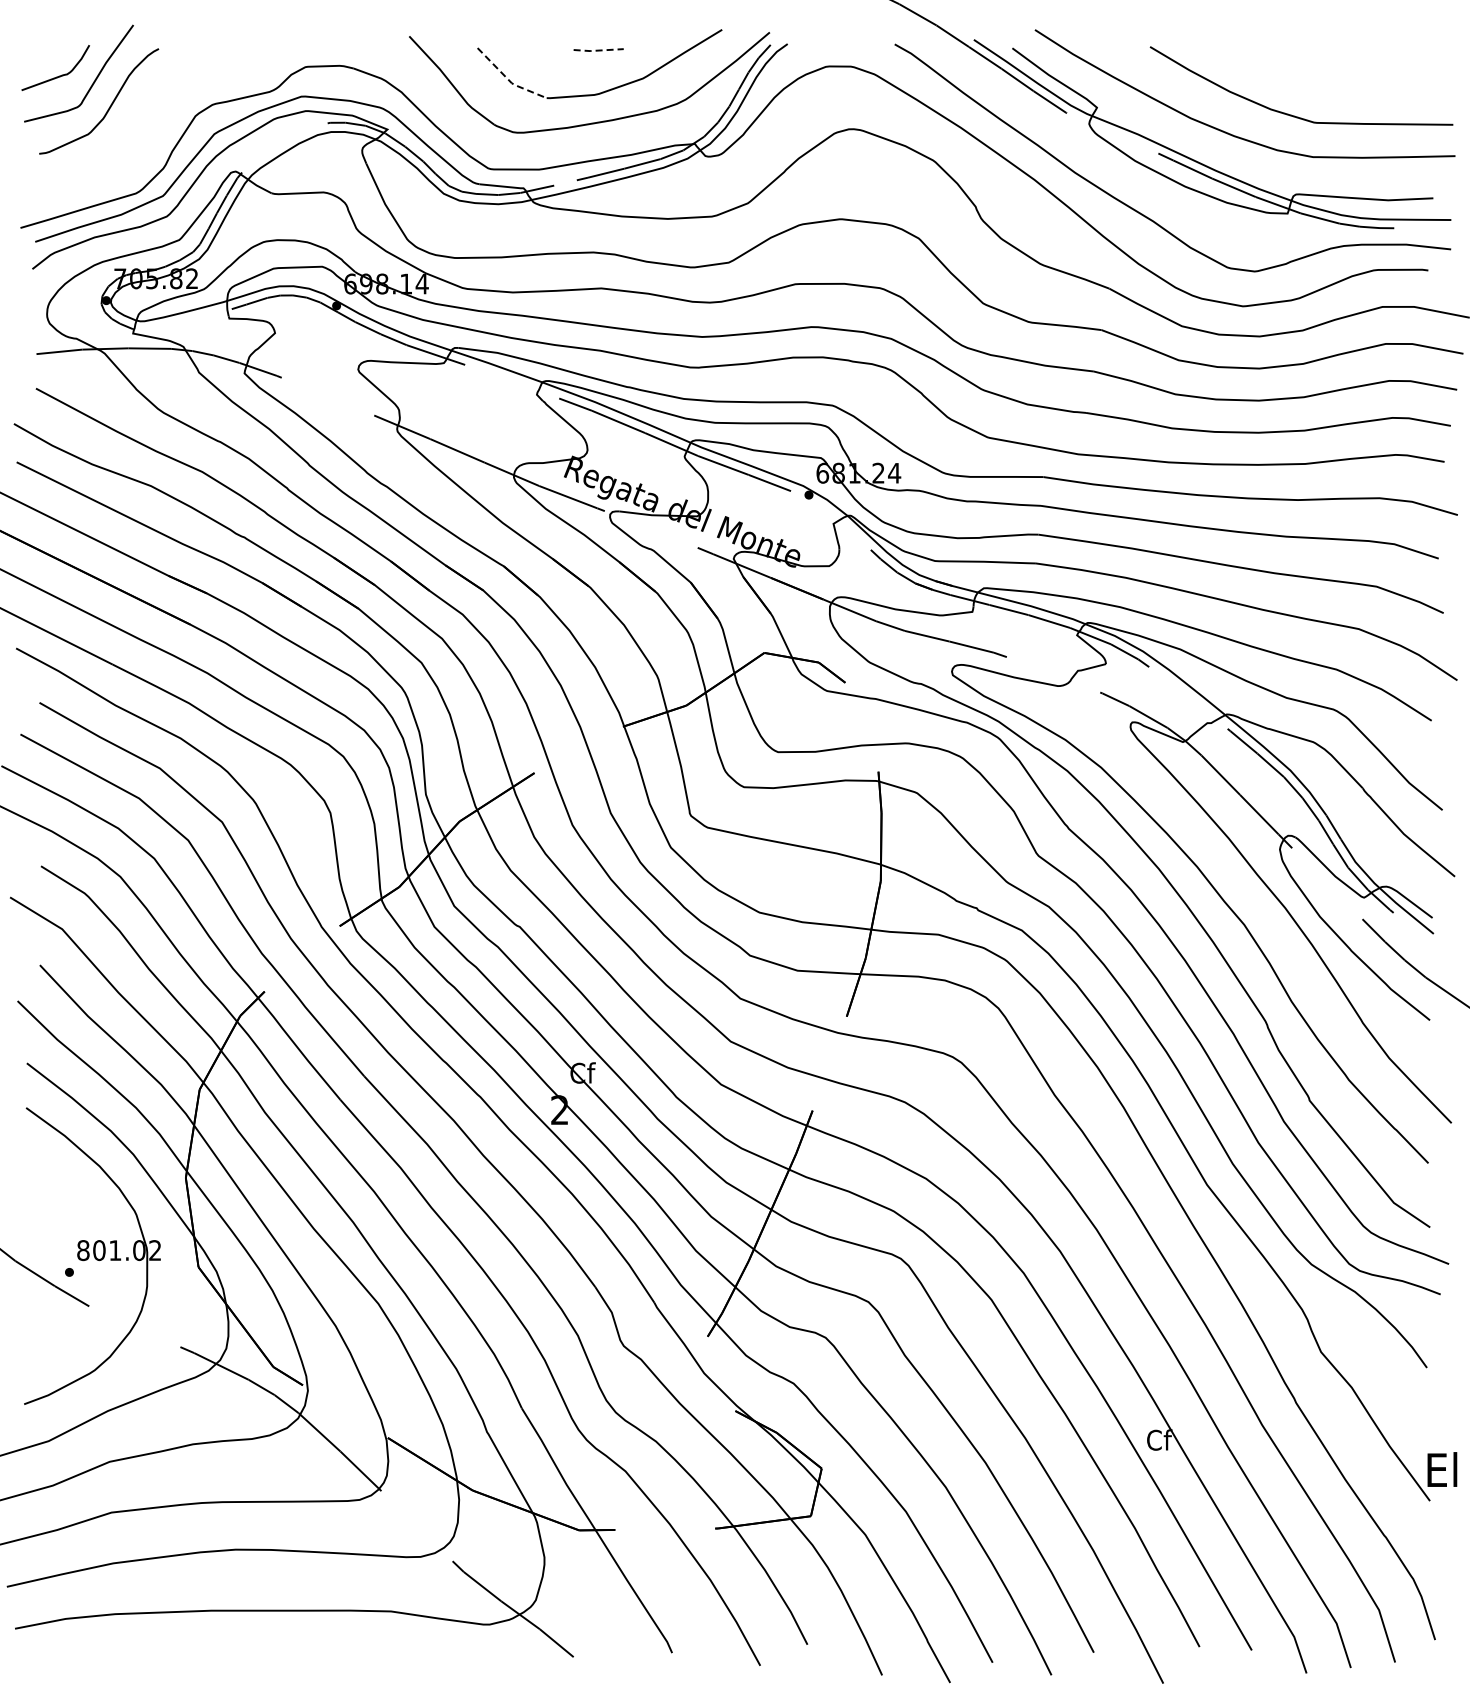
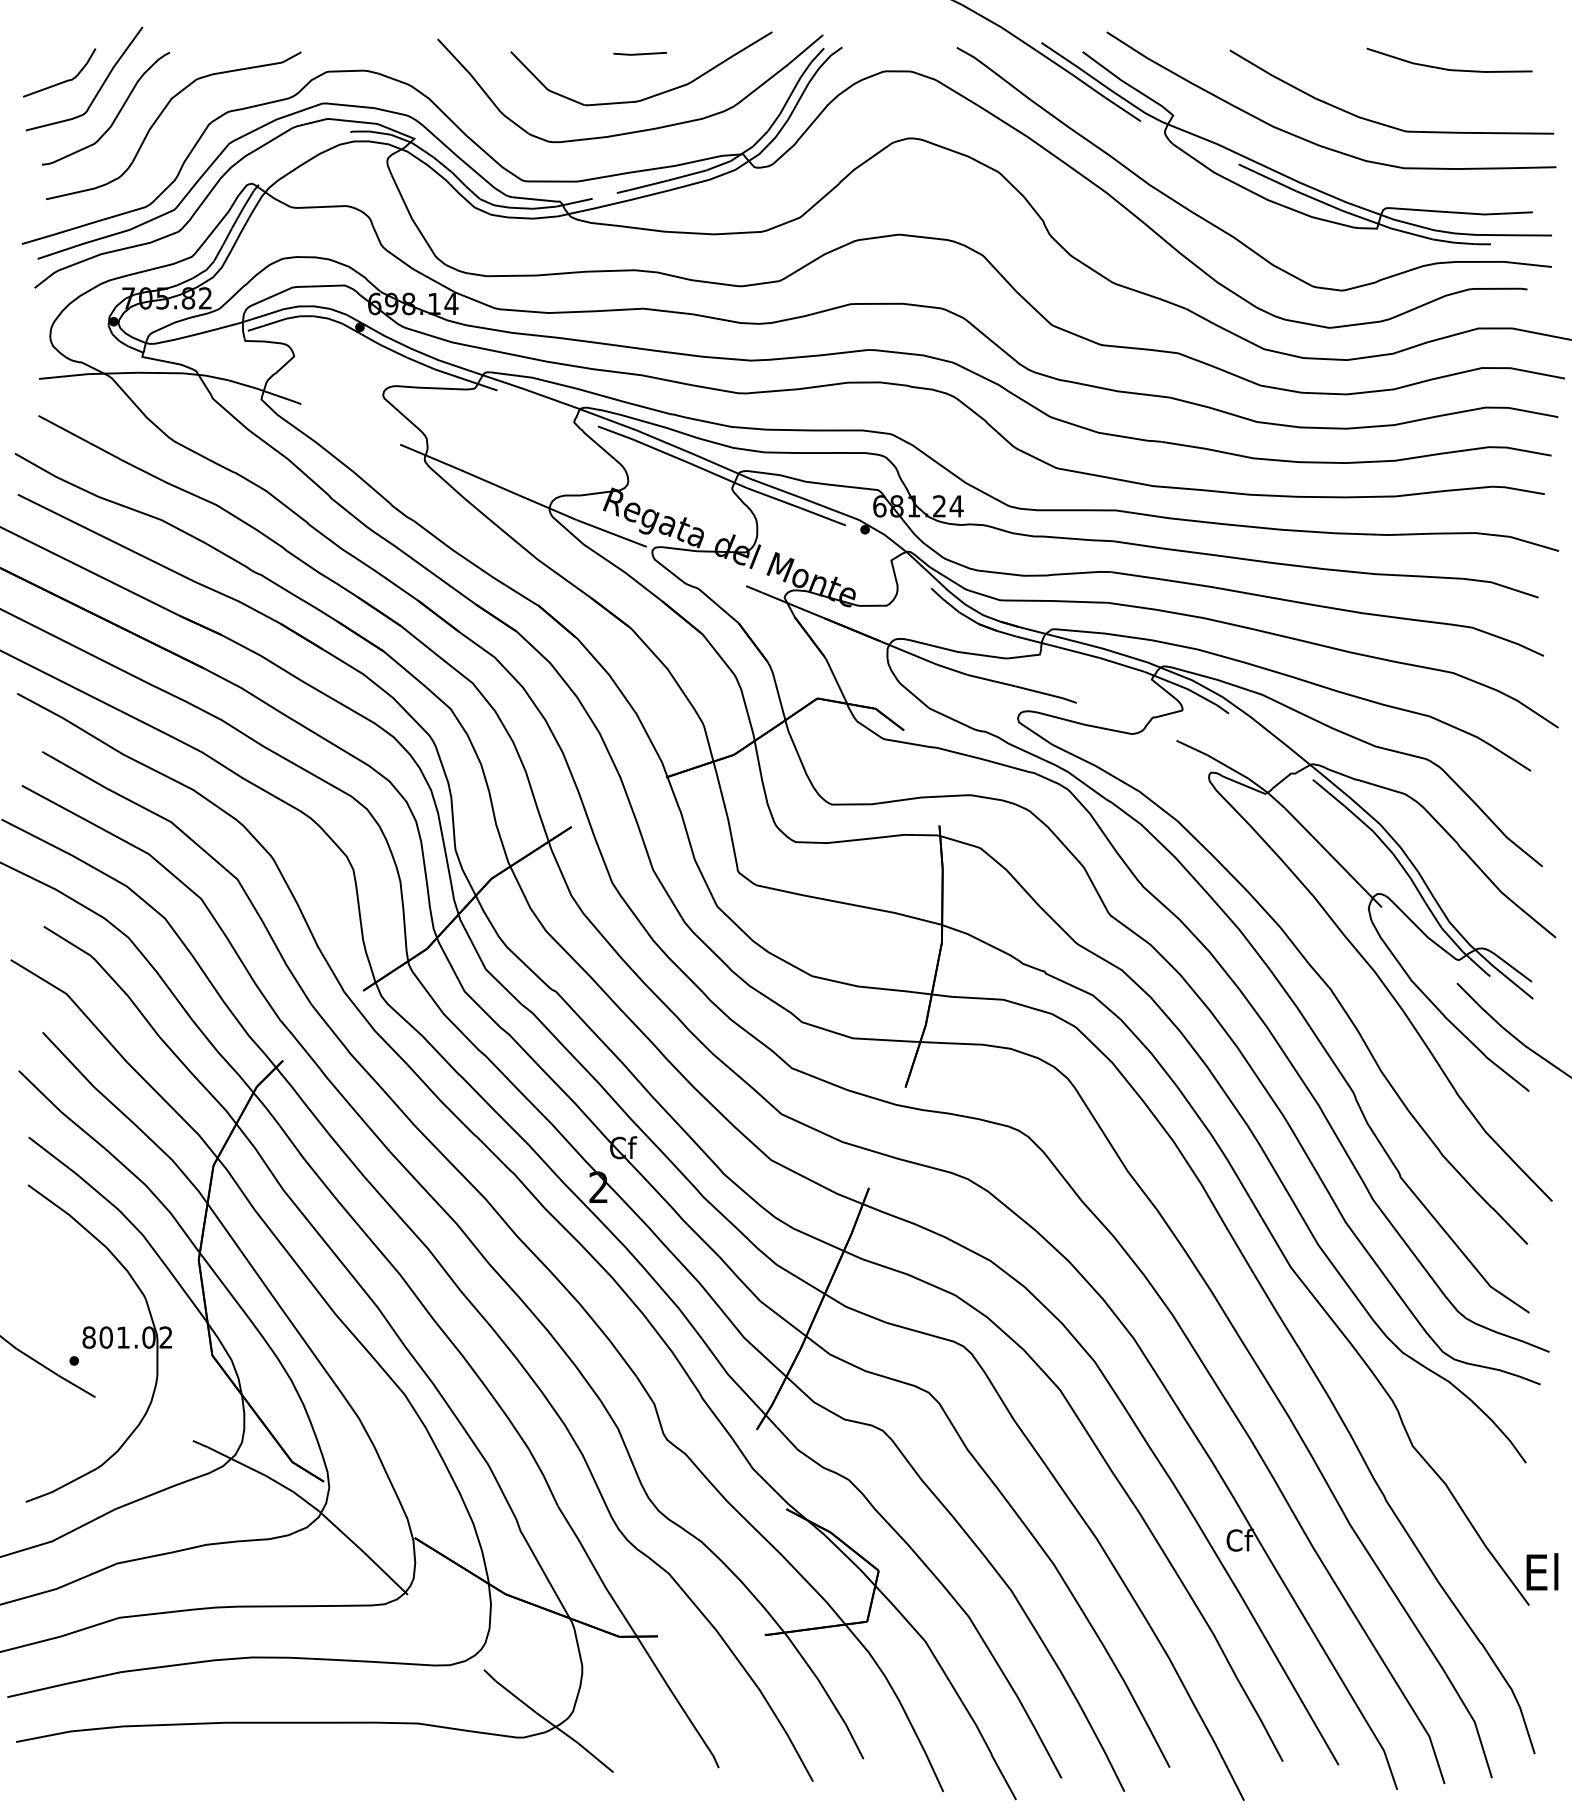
line: (597, 50) -> (638, 54), dashed -> solid
line: (1352, 63) -> (1446, 68), added
line: (509, 80) -> (544, 86), dashed -> solid
curve: (149, 109) -> (159, 117), added

